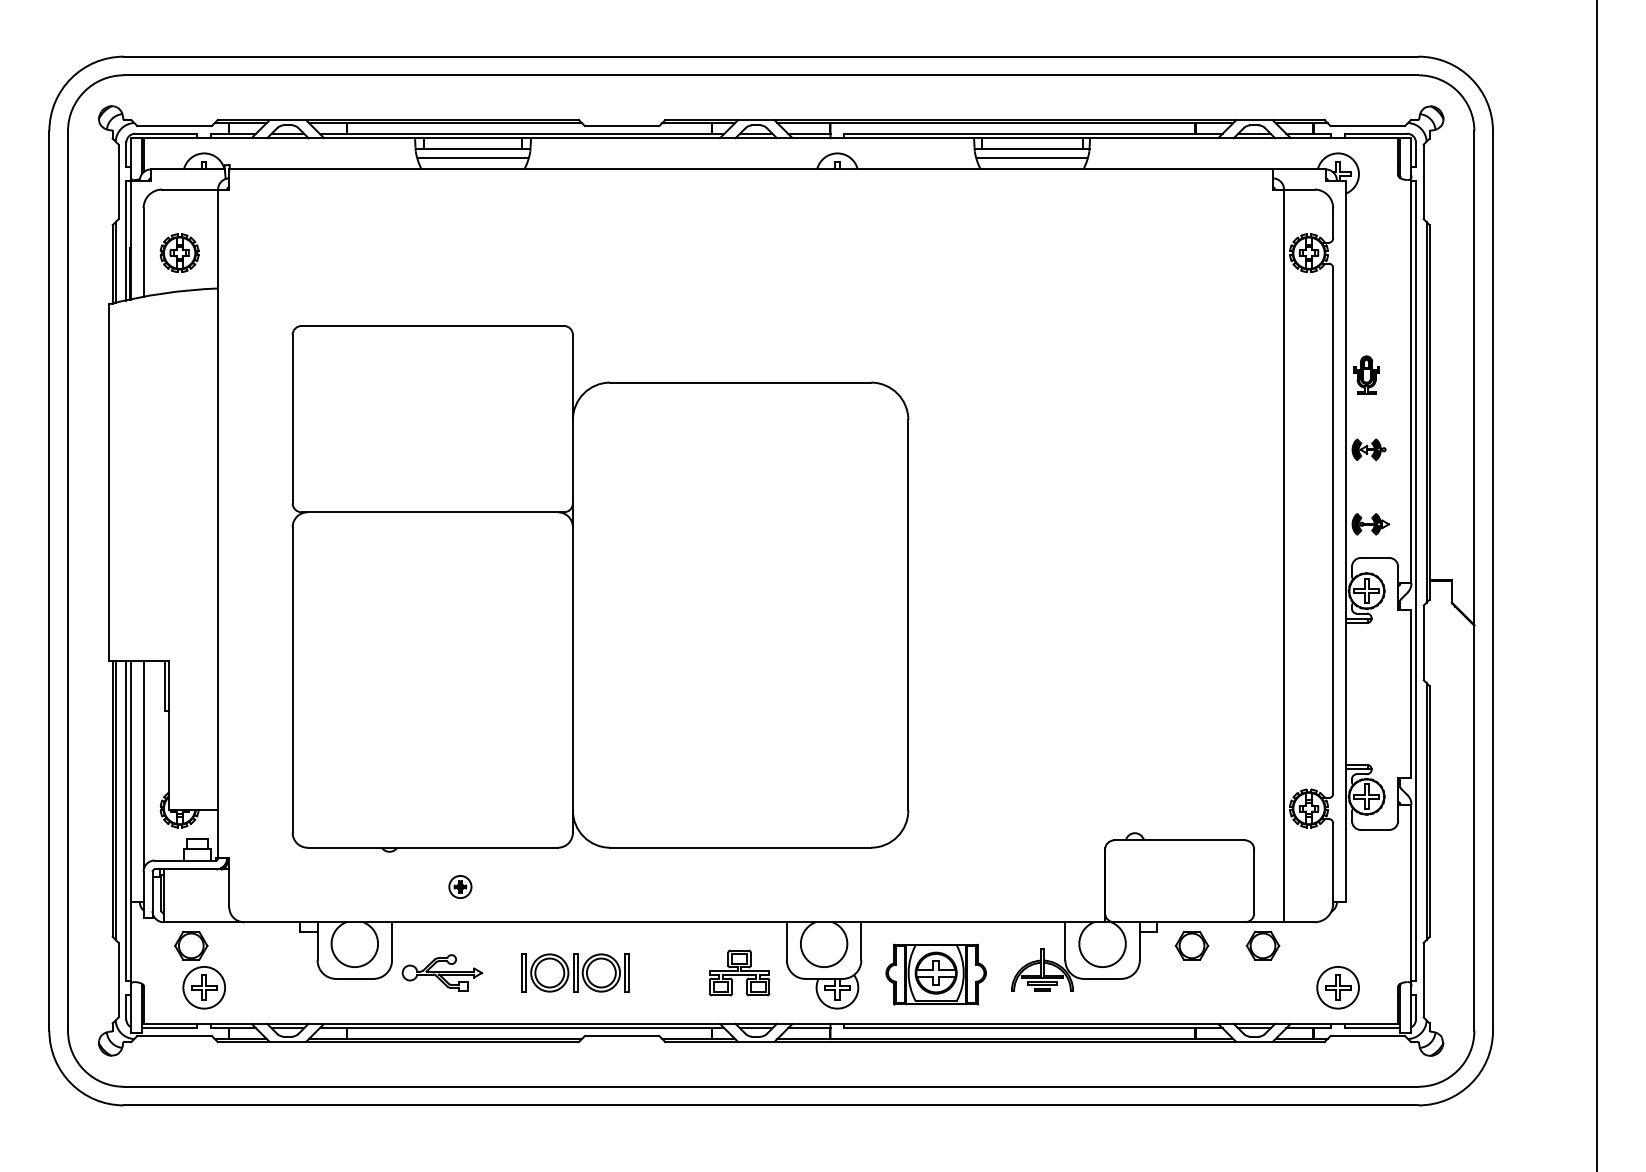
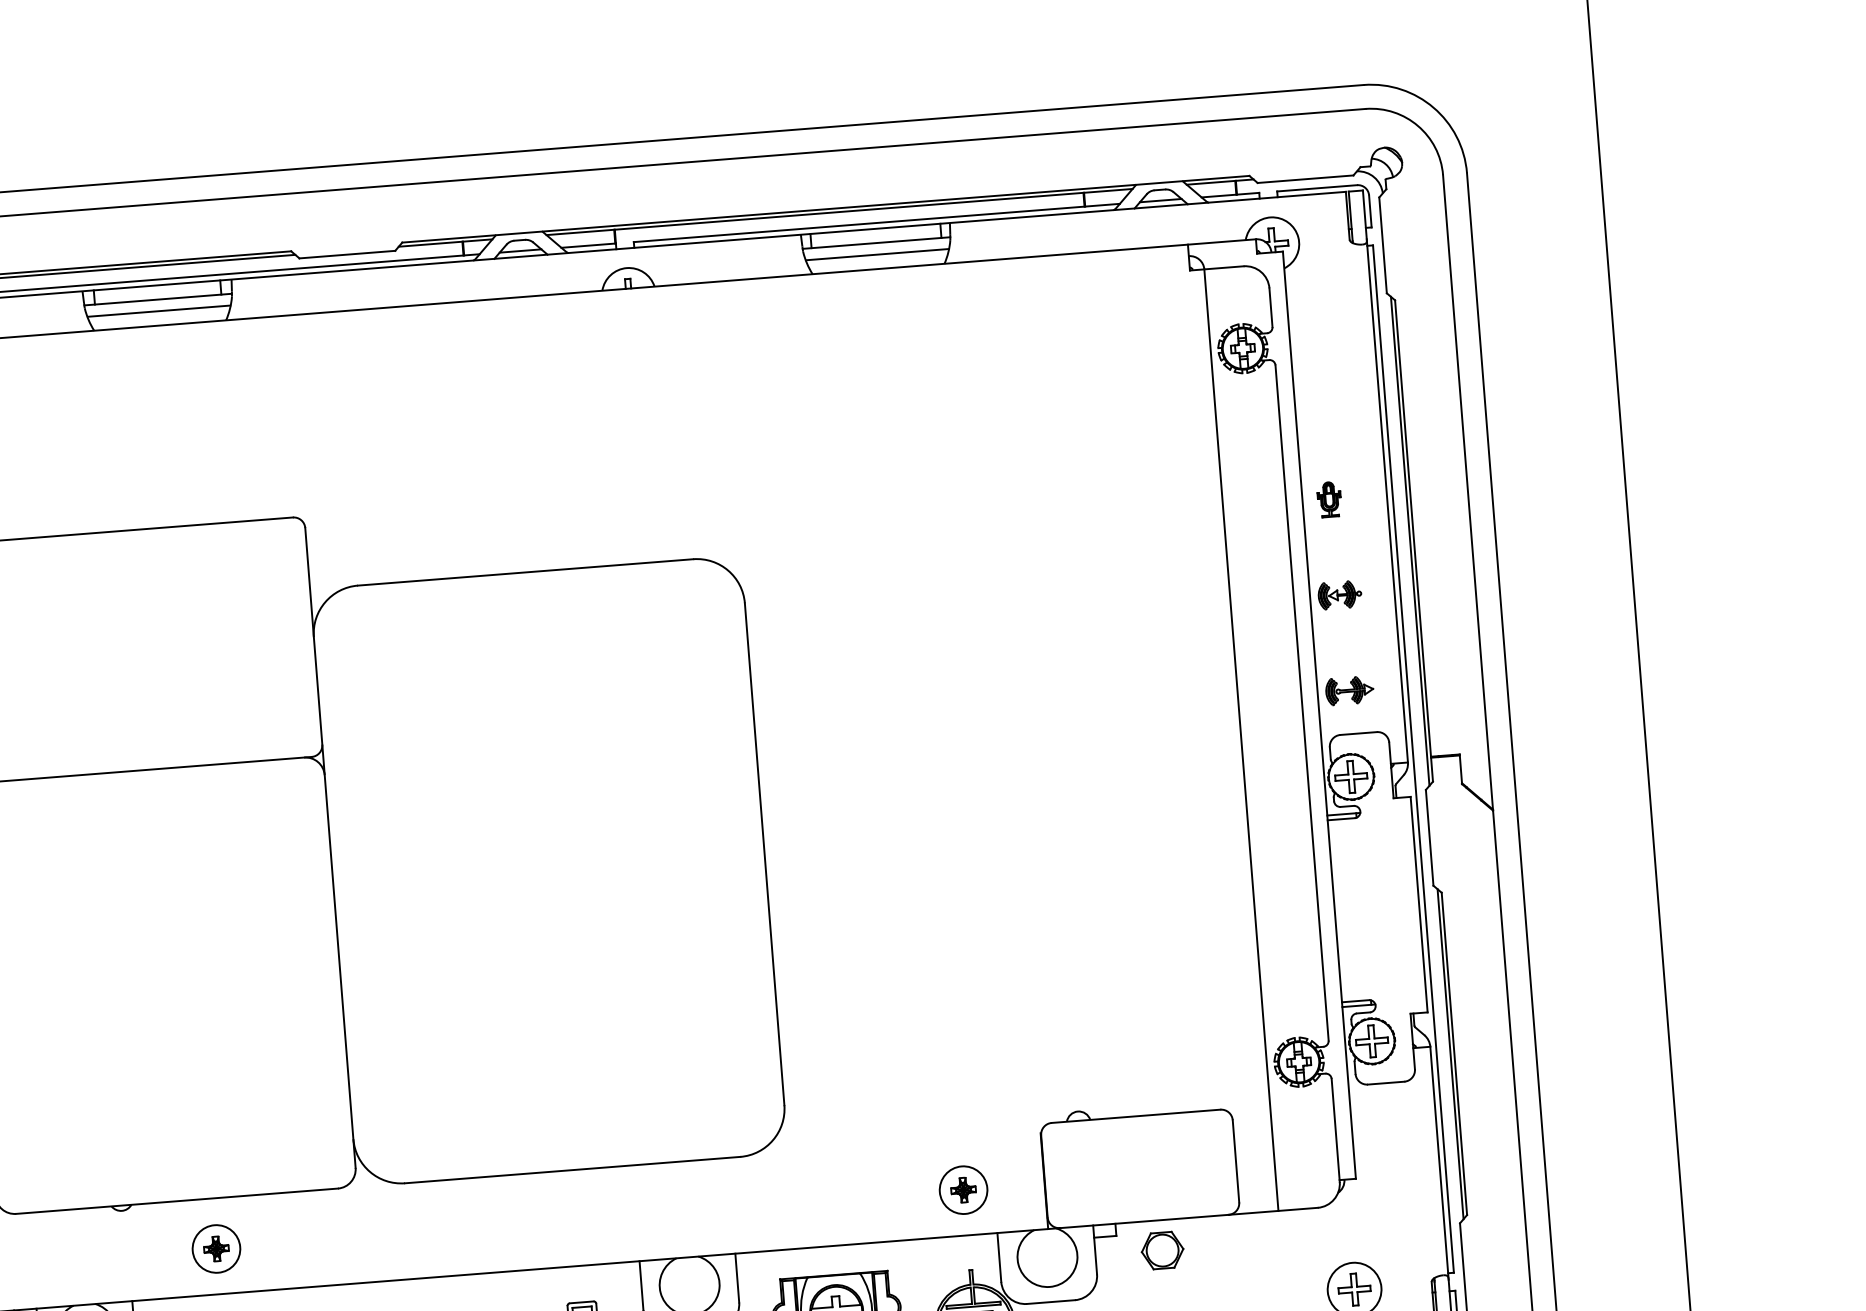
part: (1366, 375) -> (1329, 499), size x0.71
part: (460, 886) -> (216, 1248), size x1.67
part: (1041, 886) -> (963, 1189), added
part: (1262, 945) -> (1253, 1242), removed

